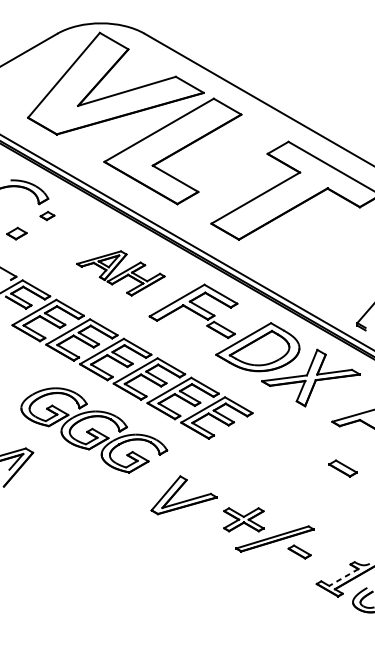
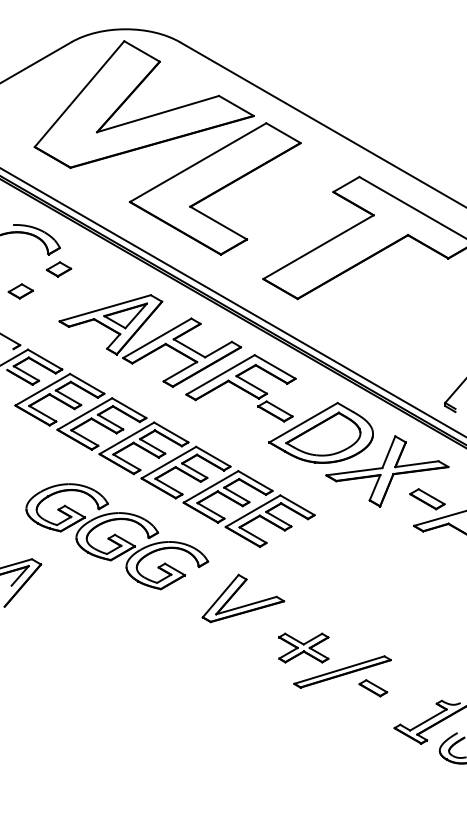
part: (47, 216) -> (58, 269), size x1.43
part: (120, 273) -> (150, 340), size x1.67
part: (343, 468) -> (427, 499), moved
part: (186, 500) -> (246, 604), moved
line: (343, 577) -> (428, 720), dashed -> solid

